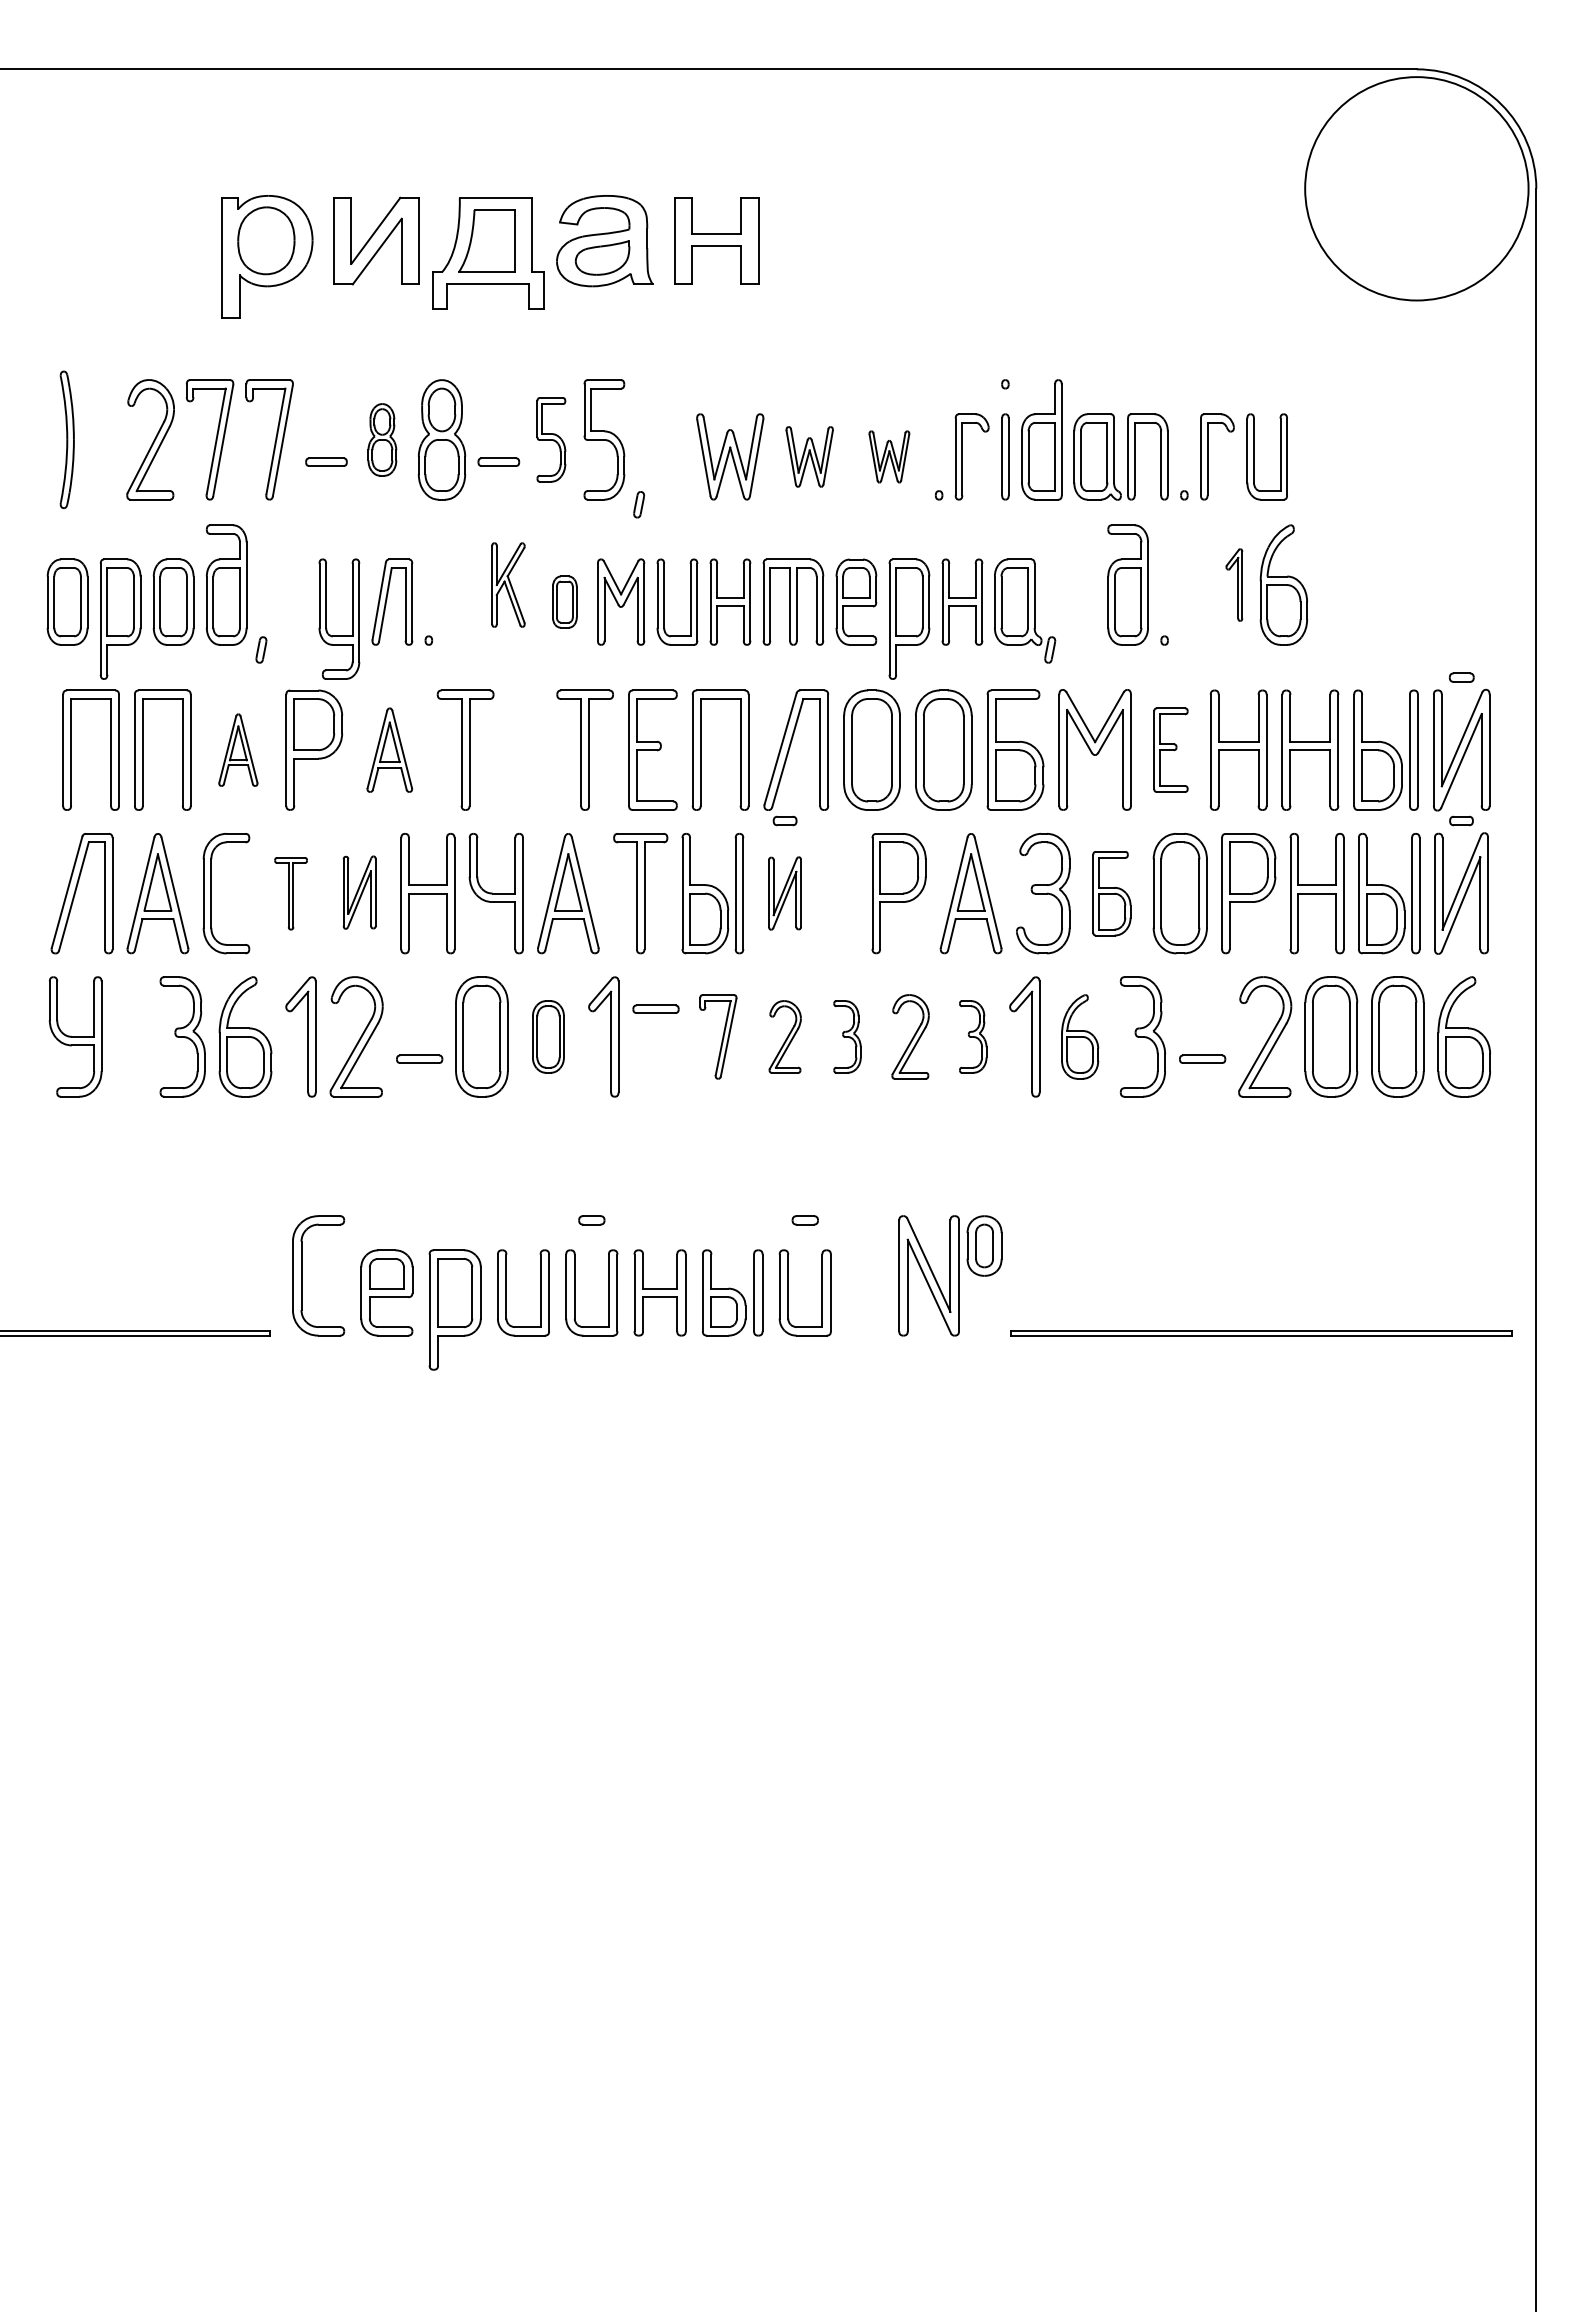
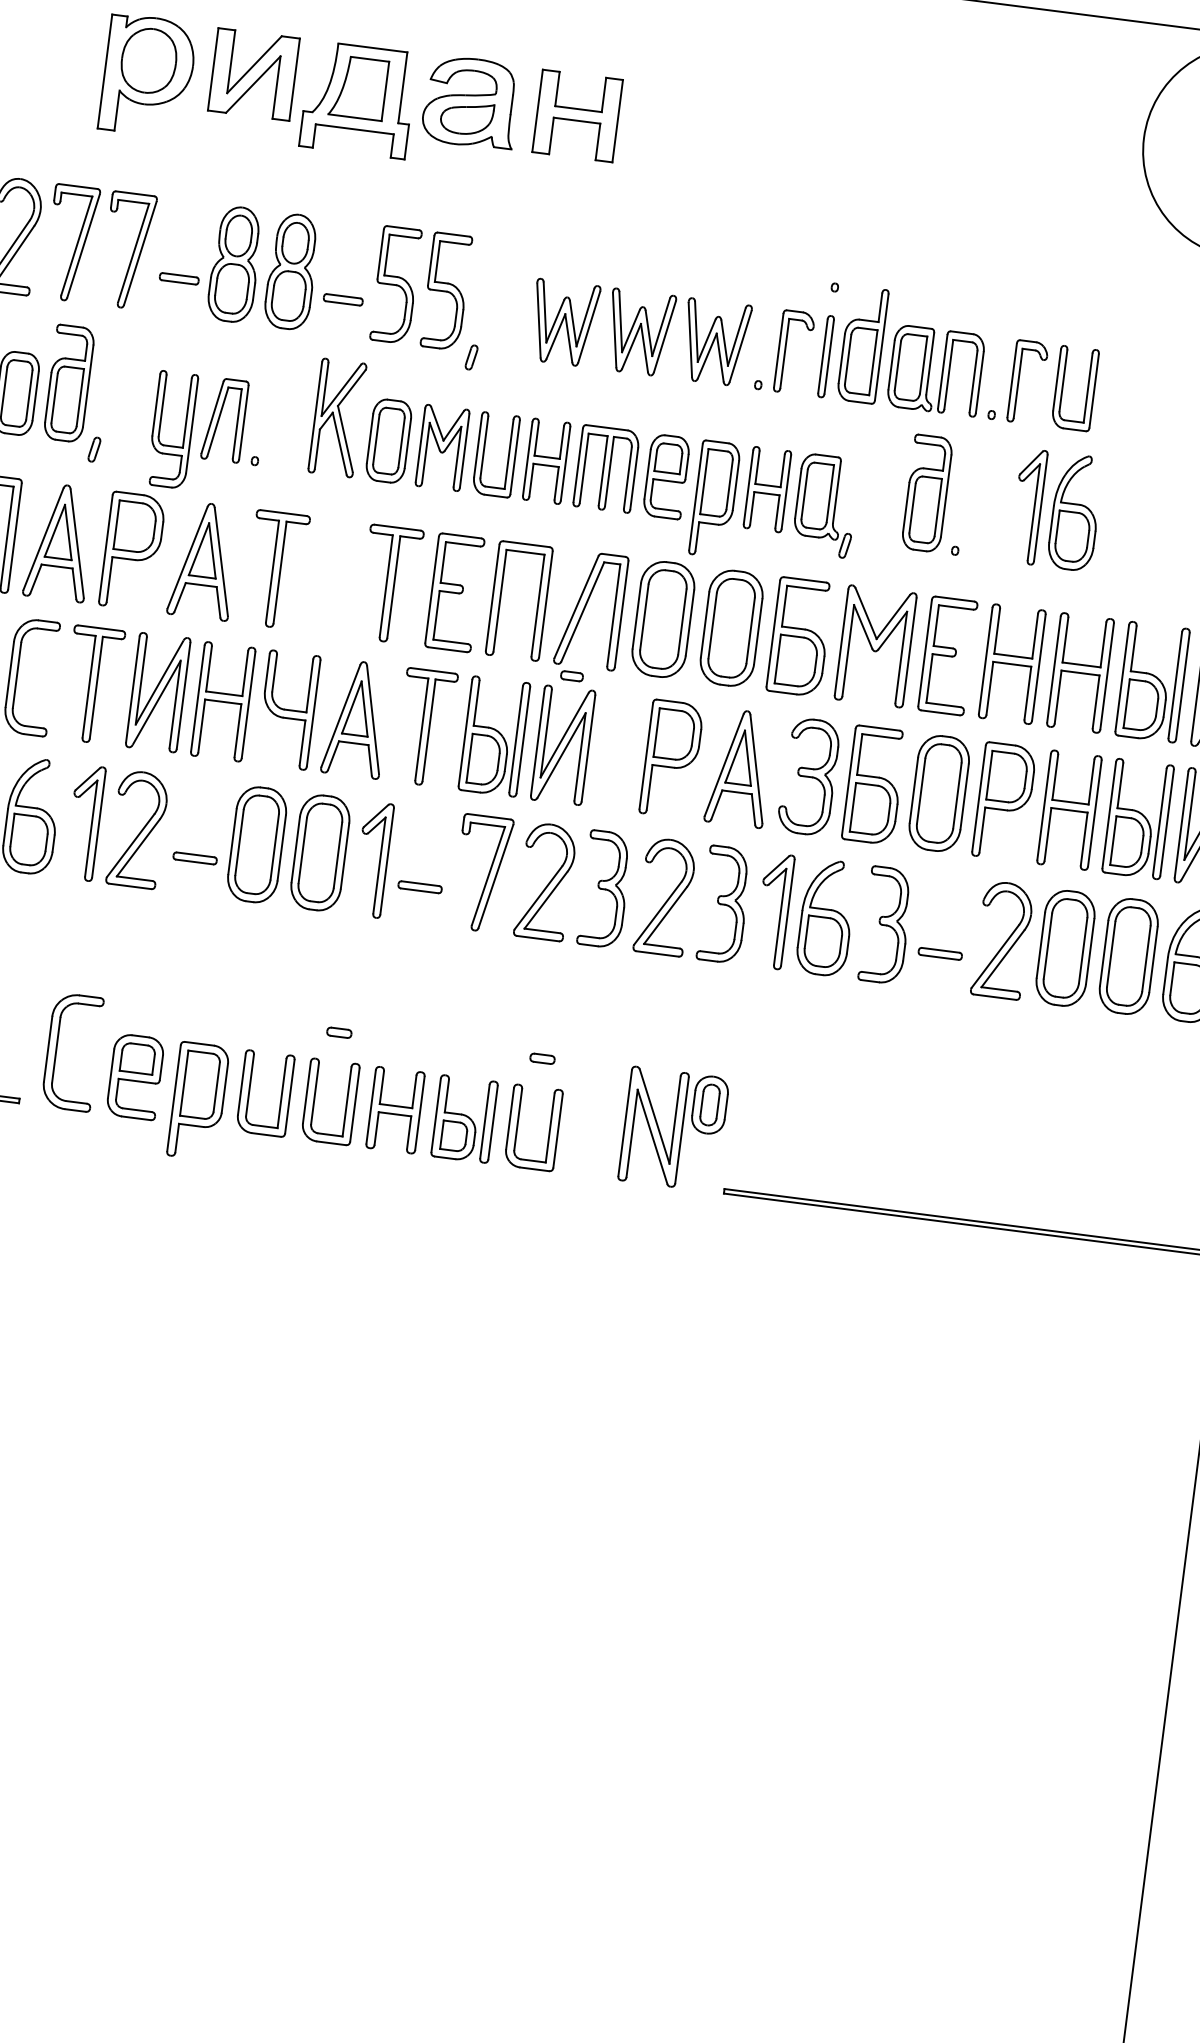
part: (382, 439) -> (235, 264), size x1.67
part: (551, 439) -> (396, 284), size x1.43
part: (809, 456) -> (639, 332), size x1.43
part: (889, 456) -> (715, 342), size x1.67
part: (508, 584) -> (337, 417), size x1.43
part: (1234, 584) -> (1028, 505), size x1.67
part: (564, 601) -> (388, 440), size x1.67
part: (238, 749) -> (60, 541), size x1.67
part: (389, 749) -> (204, 559), size x1.43
part: (1170, 749) -> (947, 655), size x1.43
part: (359, 892) -> (158, 692), size x1.67
part: (290, 893) -> (92, 684), size x1.67
part: (784, 893) -> (562, 745), size x1.67
part: (1111, 893) -> (873, 785), size x1.43
part: (655, 1008) -> (419, 886), moved
part: (548, 1036) -> (320, 852), size x1.67
part: (718, 1036) -> (482, 873), size x1.43
part: (785, 1036) -> (546, 881), size x1.67
part: (847, 1036) -> (605, 888), size x1.67
part: (910, 1036) -> (665, 896), size x1.43
part: (973, 1036) -> (725, 904), size x1.67
part: (1079, 1036) -> (825, 917), size x1.43

